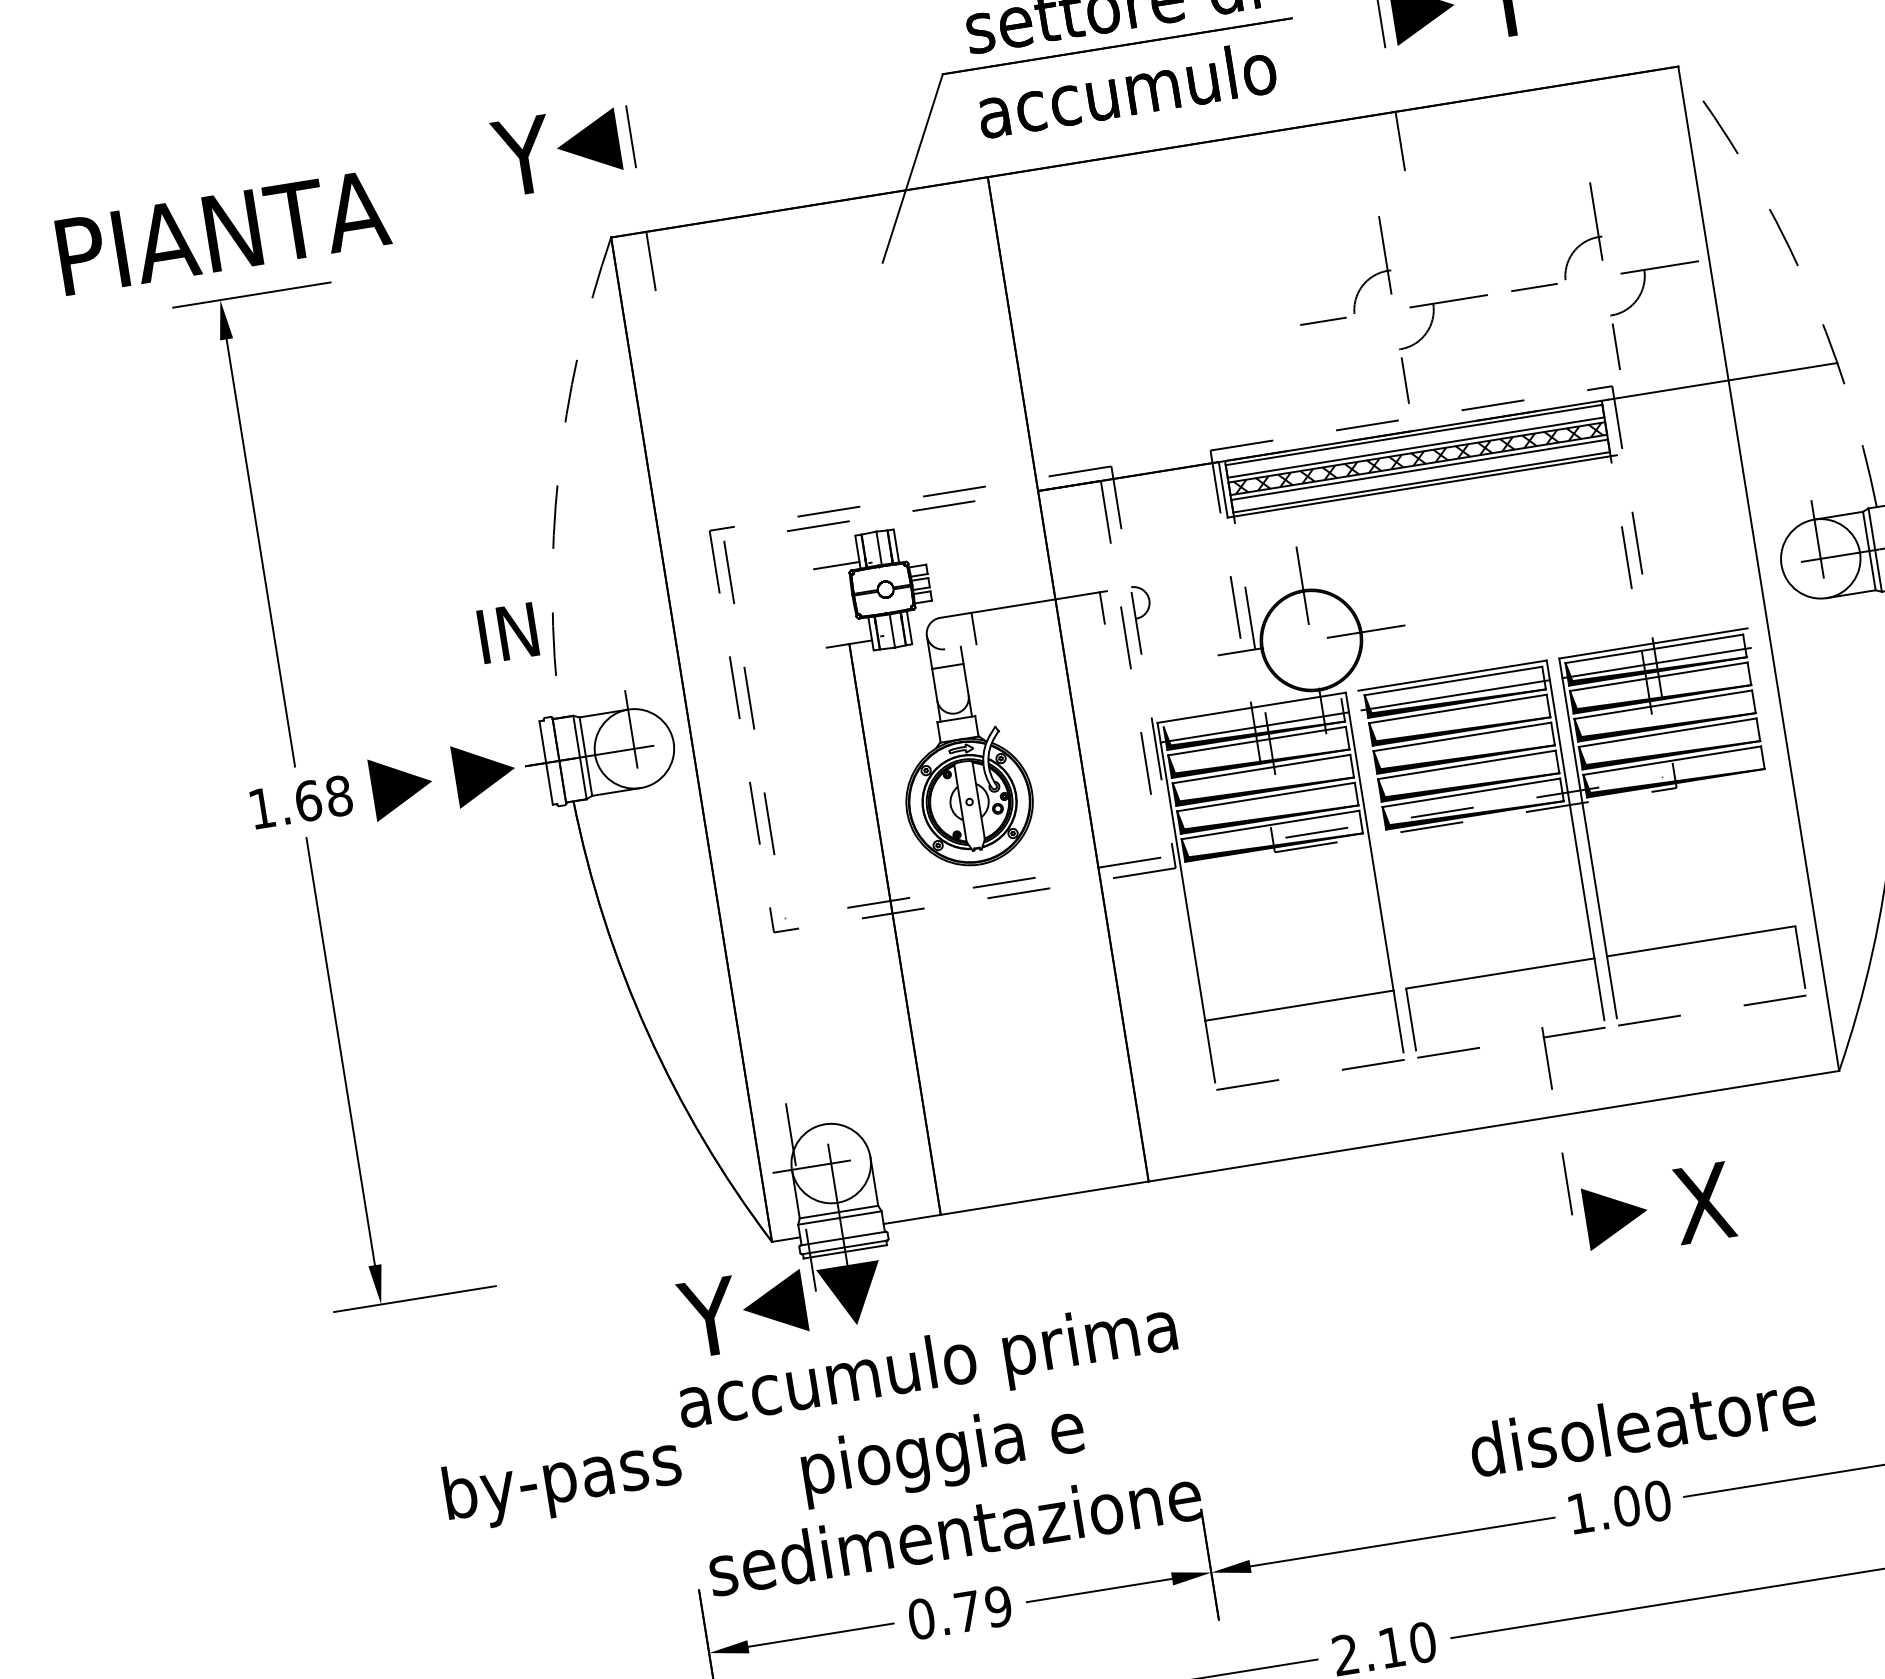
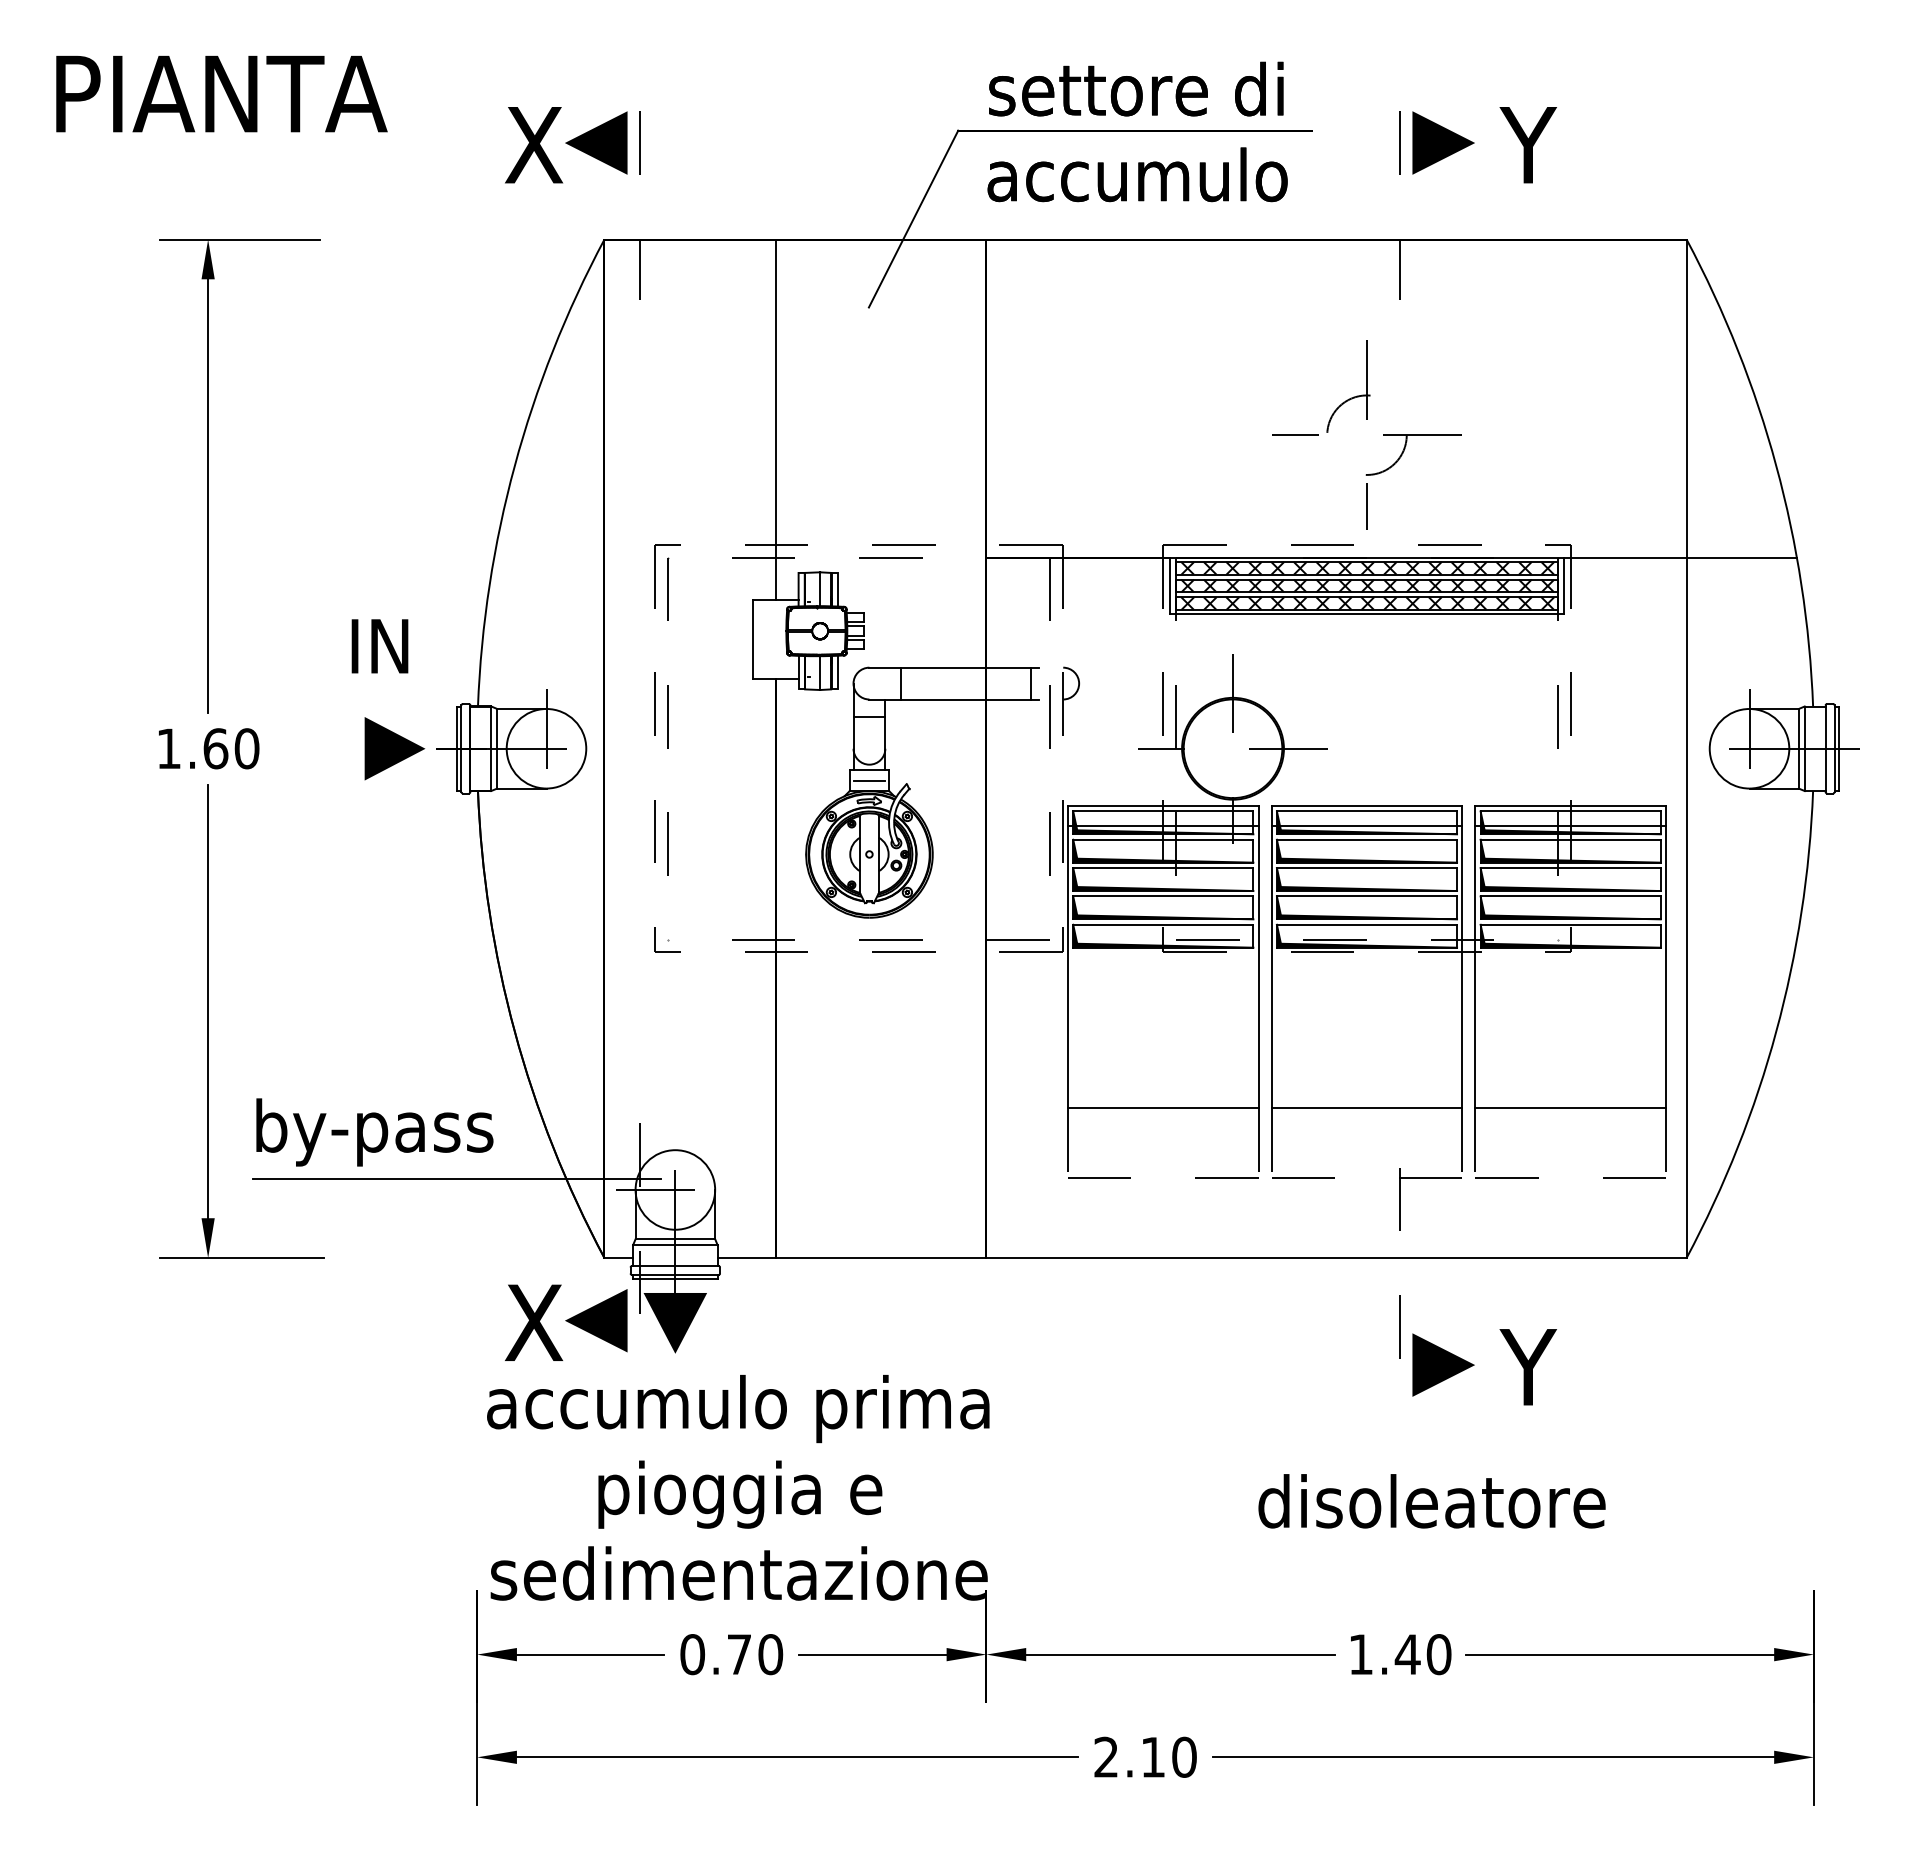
text: (525, 156) -> (532, 145), Y -> X
text: (222, 231) -> (221, 93), moved
part: (1602, 260) -> (1580, 419), removed
arc: (1802, 275) -> (1776, 465), dashed -> solid
line: (808, 387) -> (775, 419), added
line: (1612, 427) -> (1564, 585), added
hatch: (1415, 440) -> (1367, 567), added
arc: (558, 474) -> (514, 465), dashed -> solid
hatch: (1421, 475) -> (1367, 603), added
line: (820, 608) -> (752, 639), added
text: (507, 633) -> (379, 646), moved
line: (1028, 635) -> (953, 699), added
line: (1252, 713) -> (1163, 811), added
line: (957, 729) -> (869, 780), added
line: (550, 762) -> (461, 748), added
line: (1771, 776) -> (1666, 956), added
line: (401, 785) -> (310, 748), removed
text: (338, 795) -> (246, 748), 1.68 -> 1.60
line: (1382, 839) -> (1271, 956), added
line: (614, 1187) -> (457, 1179), added
text: (1701, 1203) -> (1529, 1367), X -> Y
text: (711, 1316) -> (532, 1322), Y -> X
text: (1641, 1424) -> (1431, 1501), moved
text: (562, 1482) -> (374, 1132), moved
text: (1626, 1506) -> (1407, 1654), 1.00 -> 1.40
text: (998, 1606) -> (770, 1654), 0.79 -> 0.70

